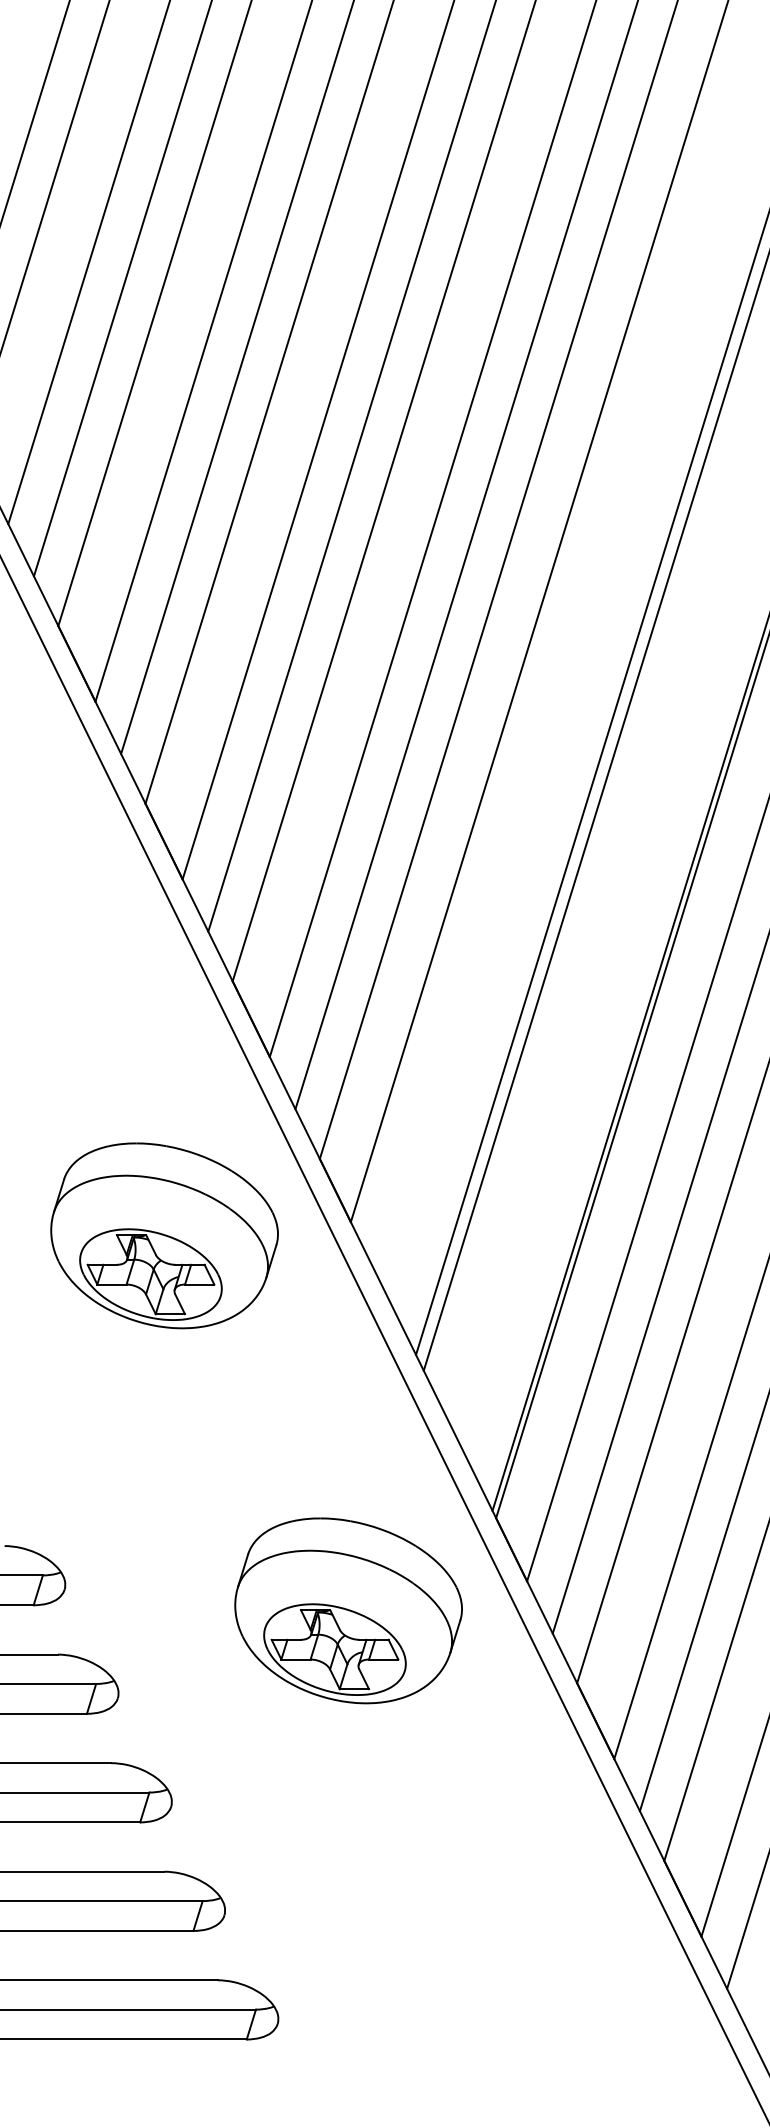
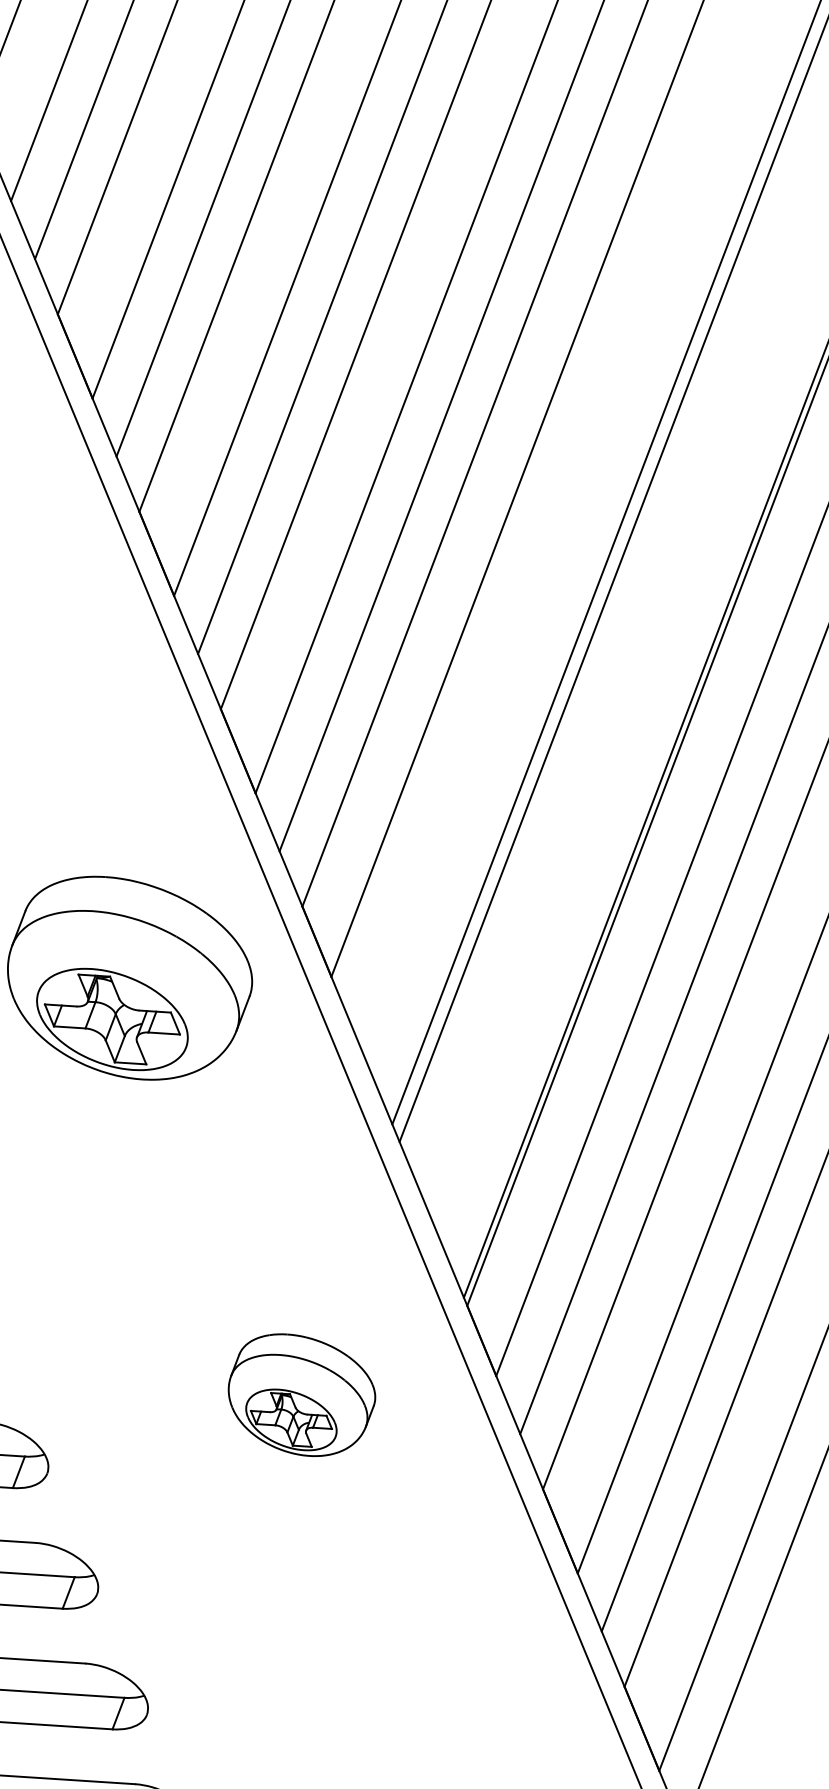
part: (348, 1610) -> (301, 1394), size x0.6

